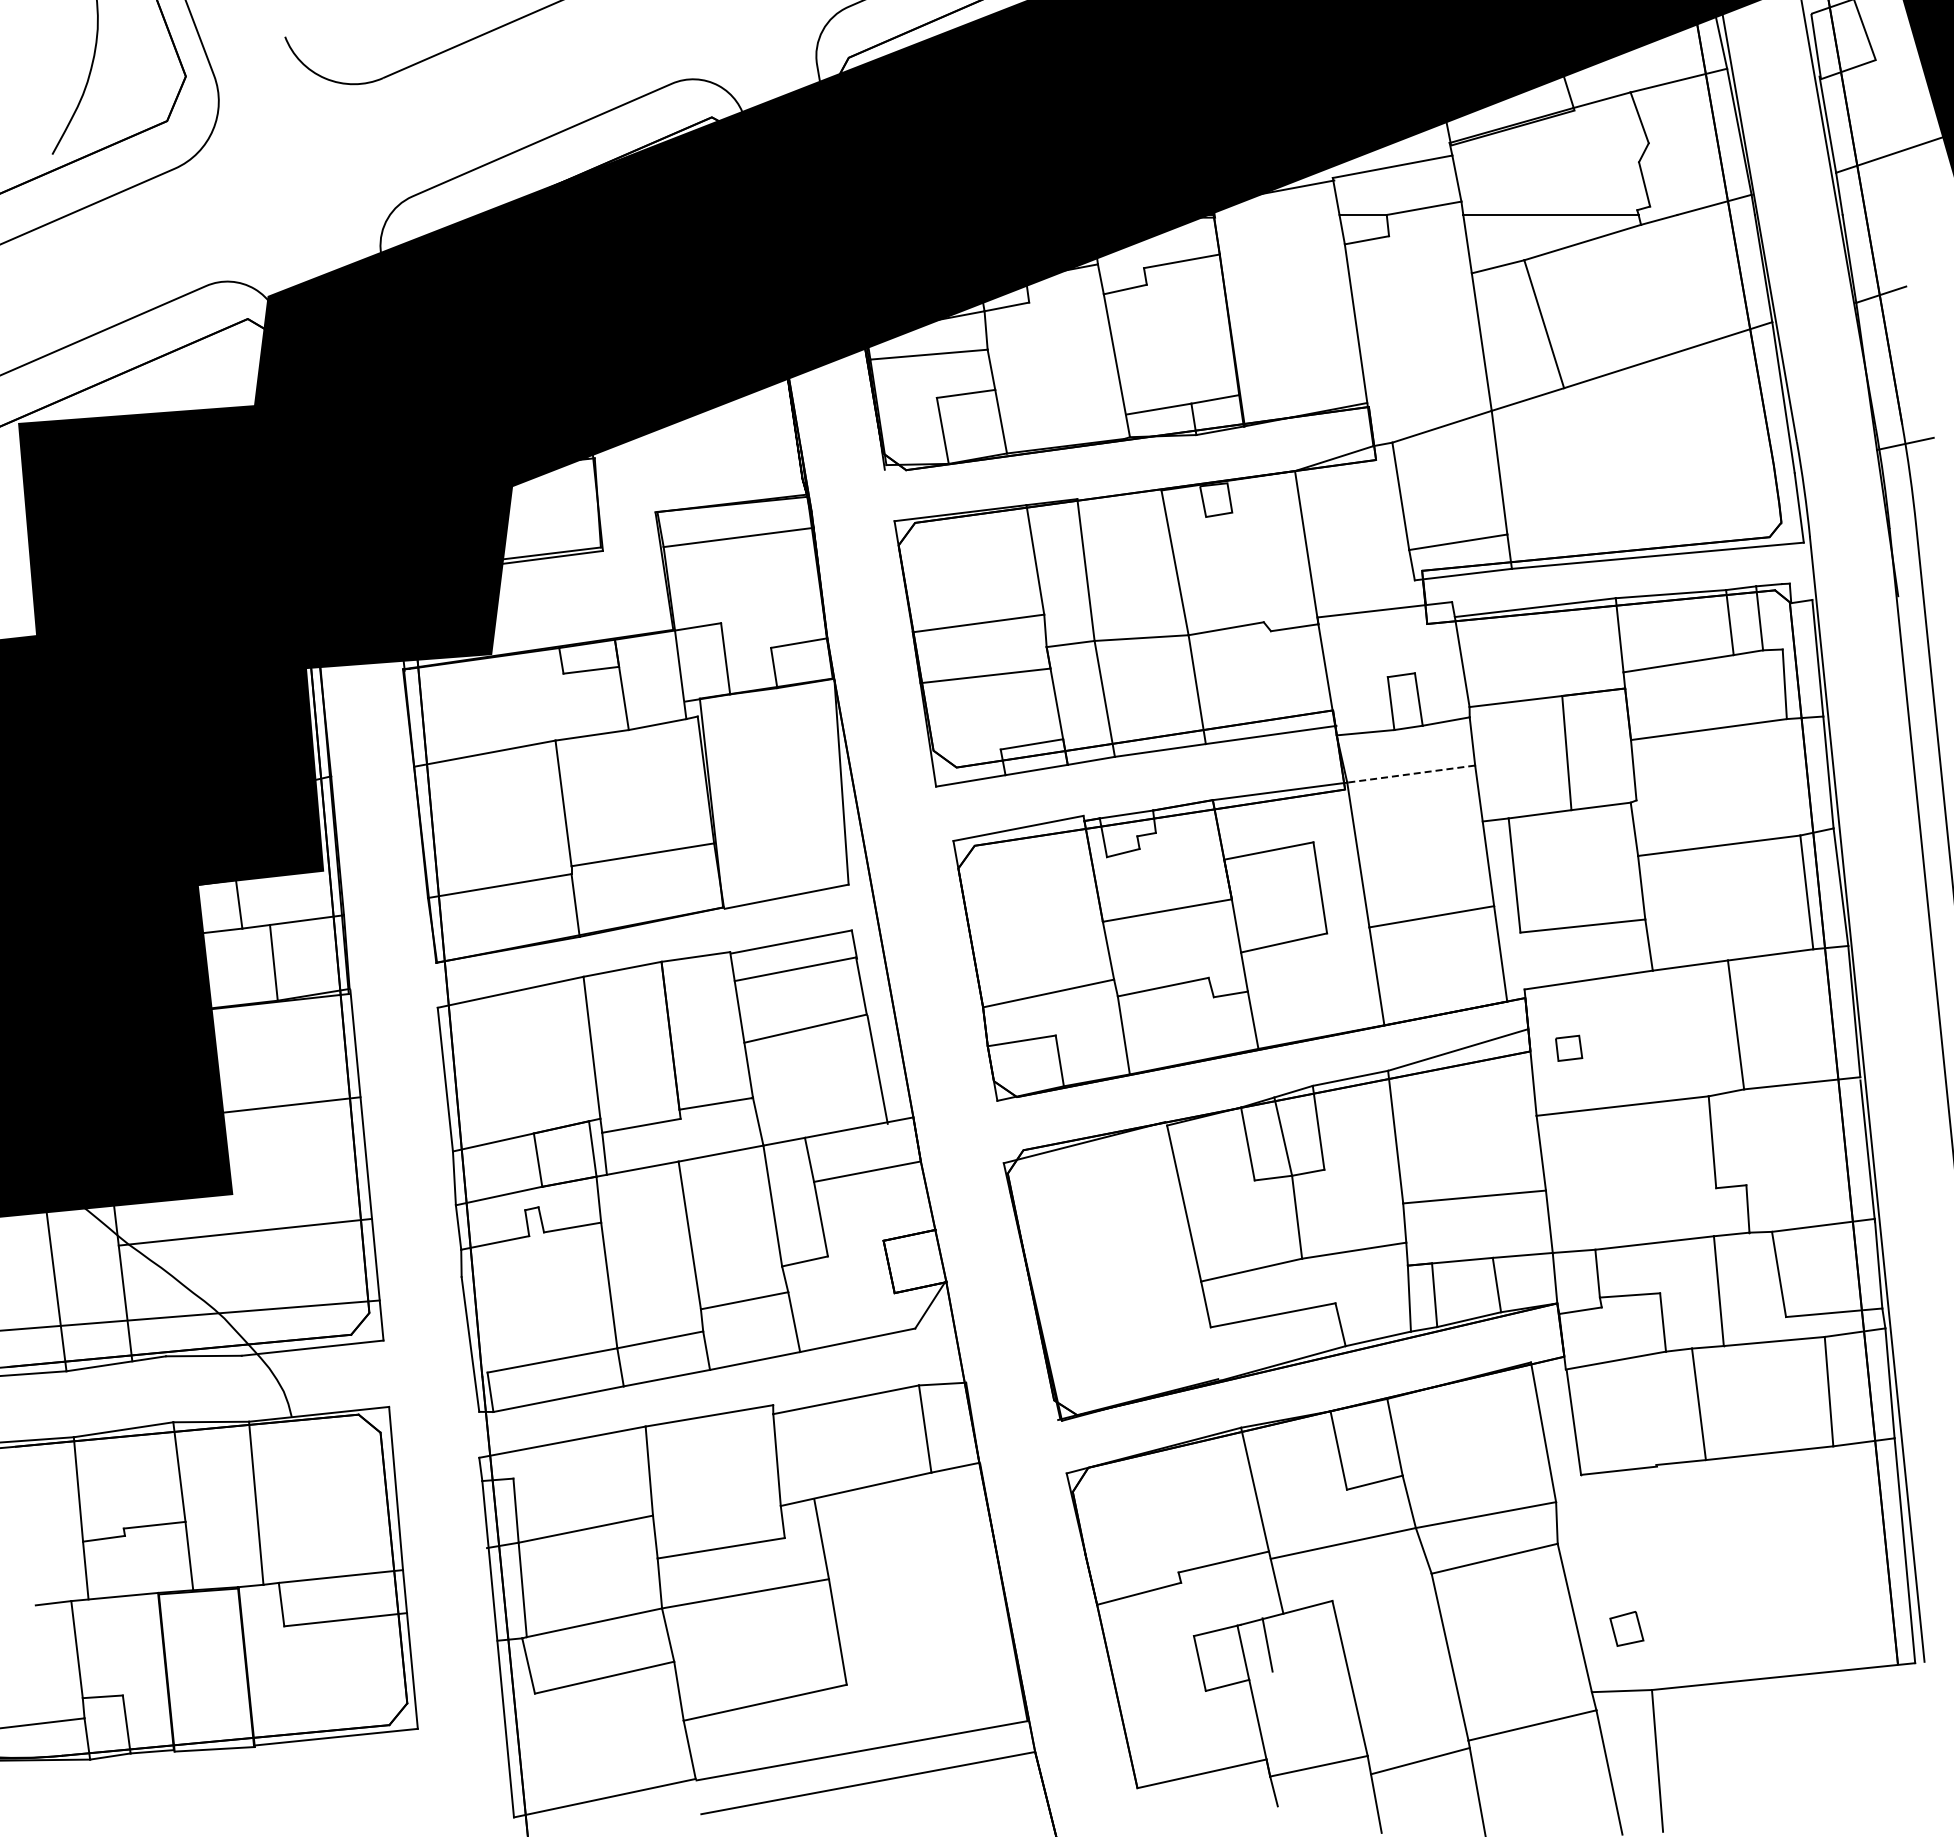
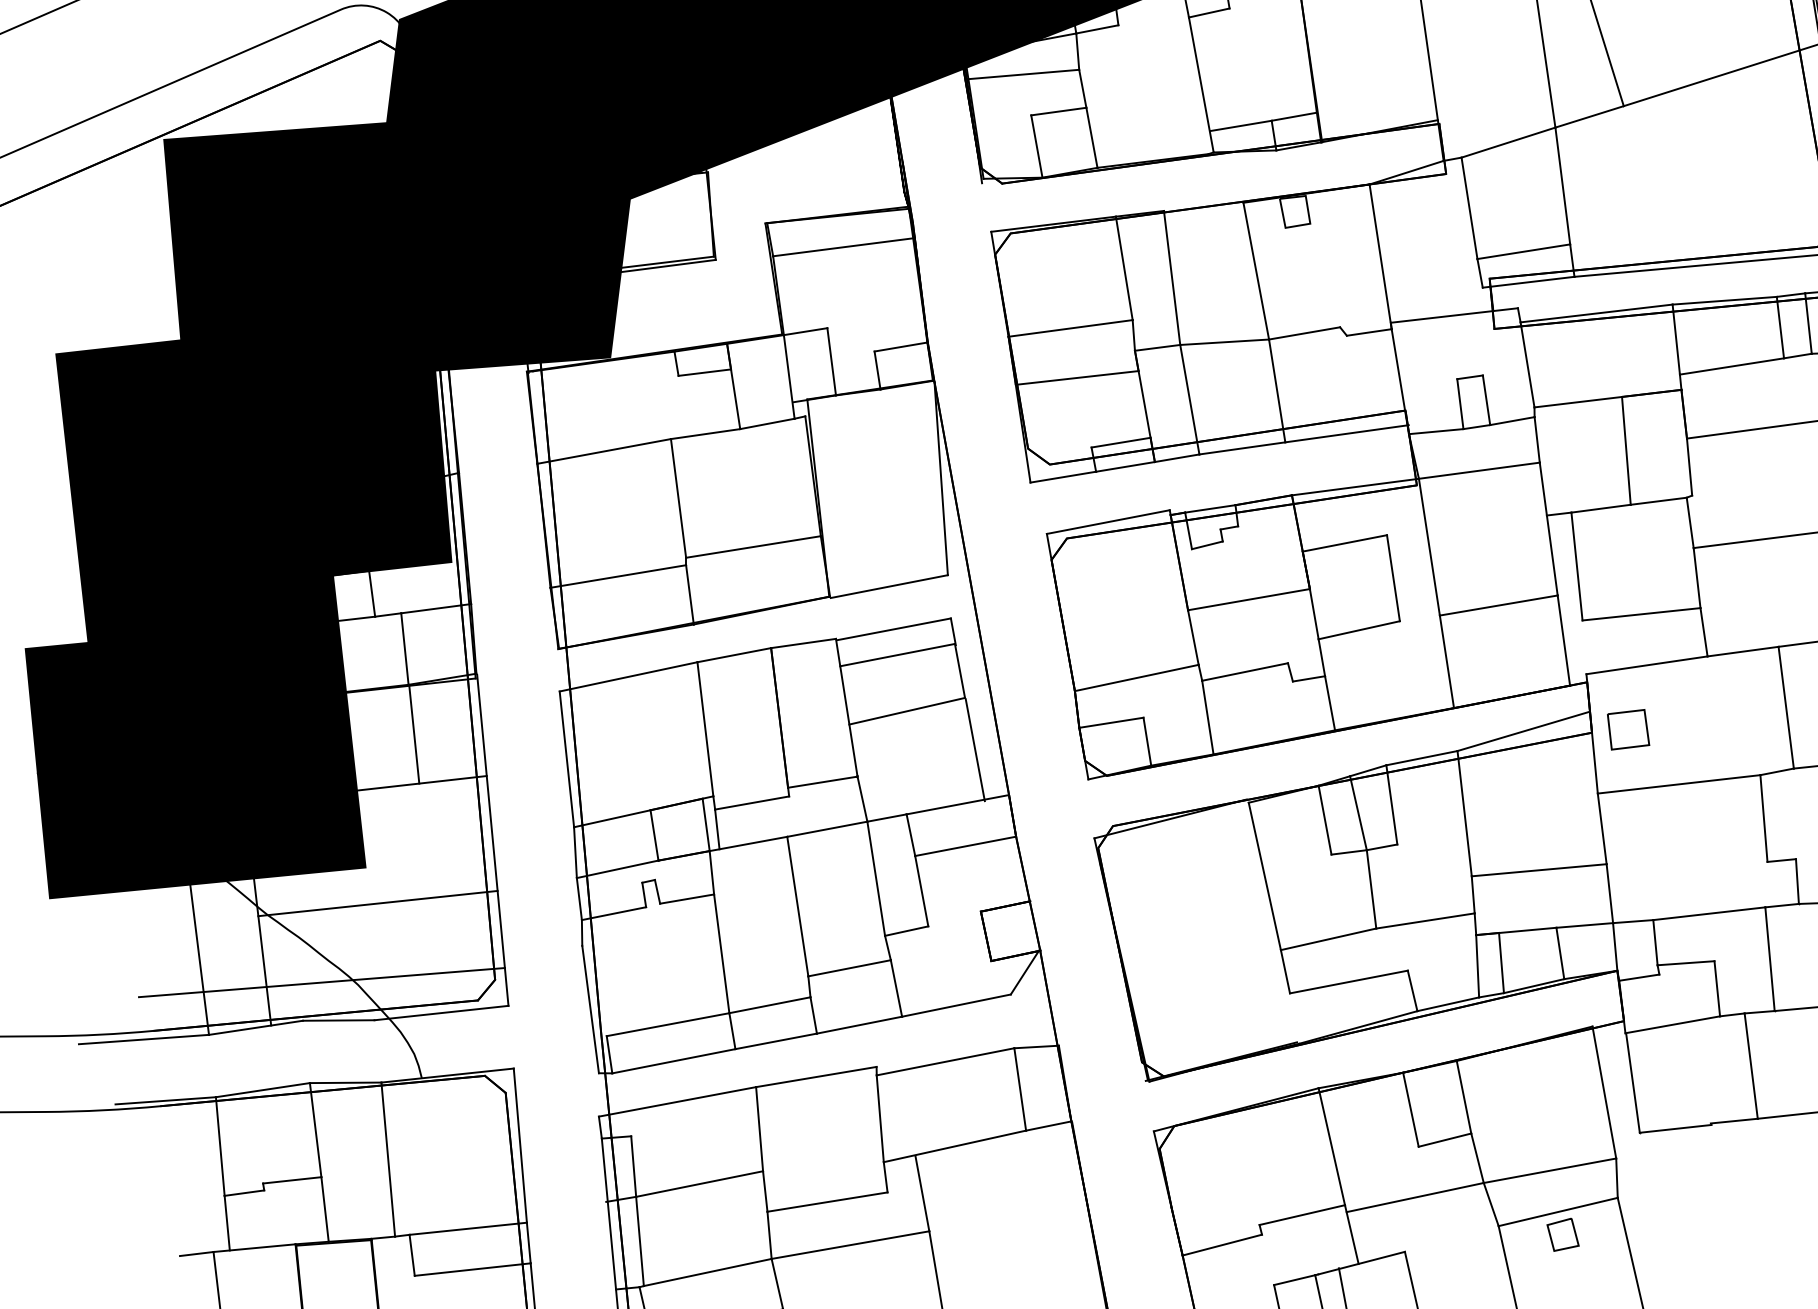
line: (1411, 774) -> (1479, 471), dashed -> solid
part: (1568, 1048) -> (1627, 729), size x1.67
line: (283, 1053) -> (413, 734), added
part: (1626, 1628) -> (1562, 1234), moved

